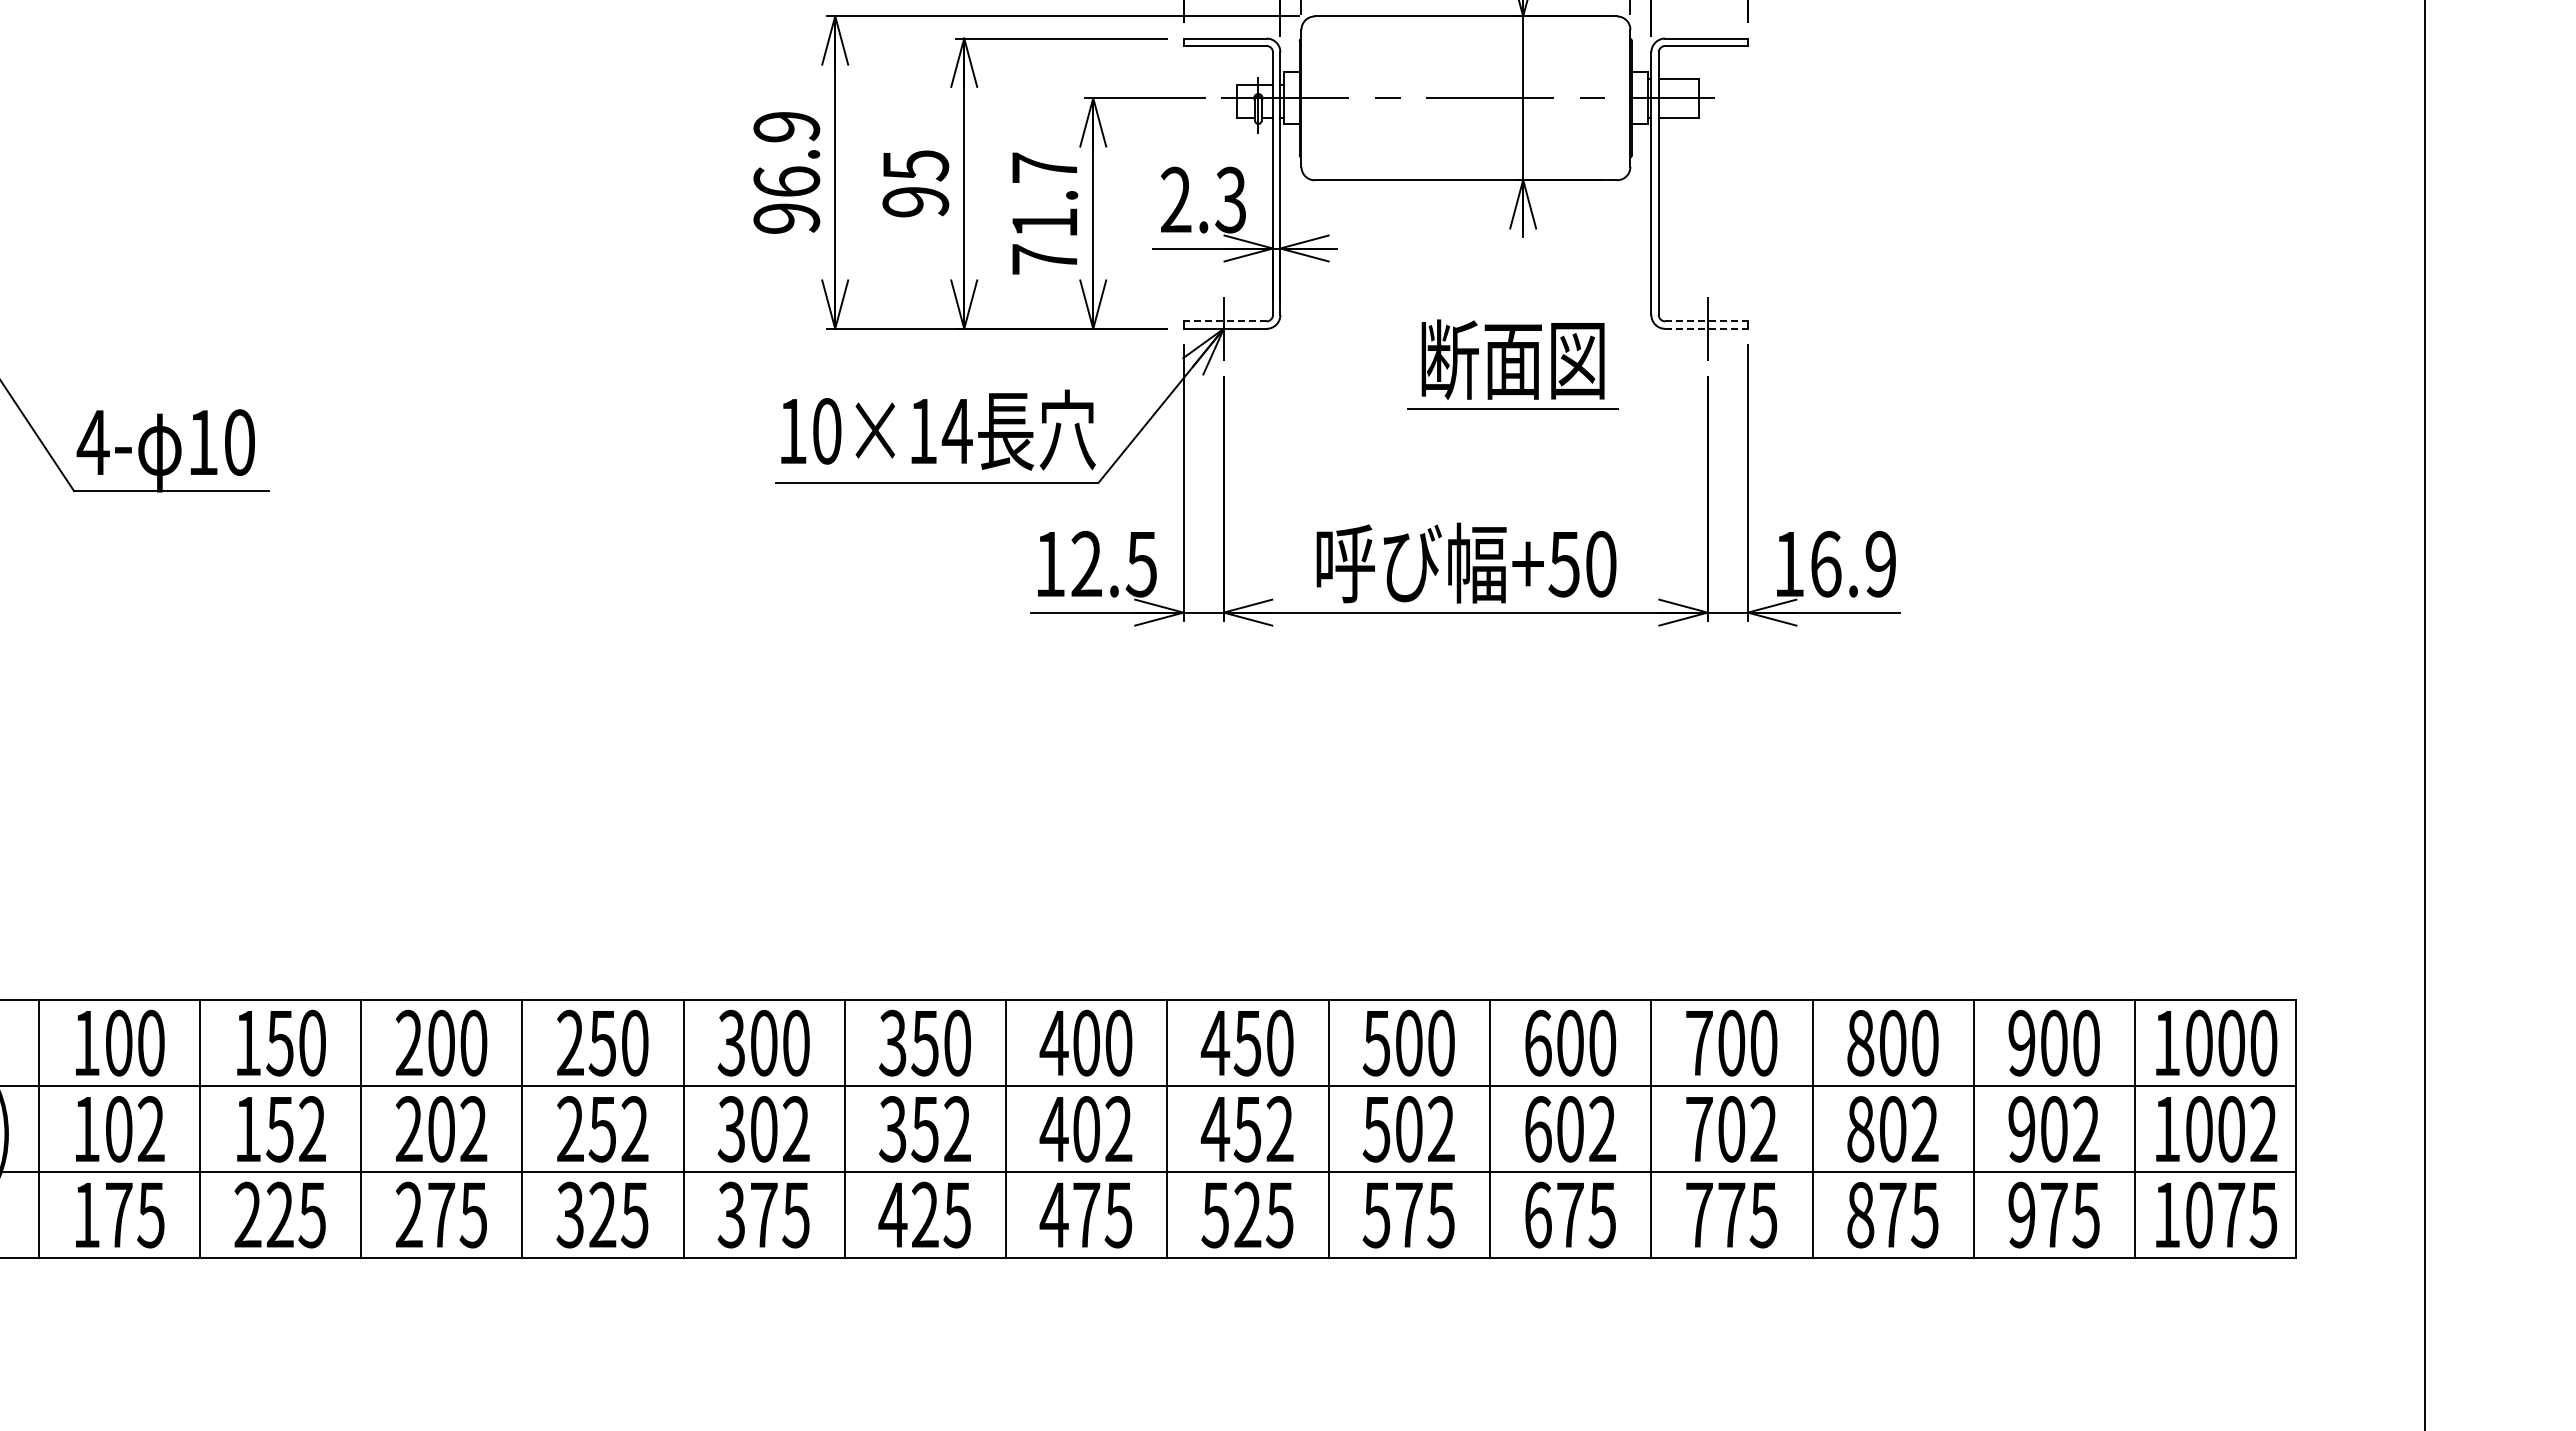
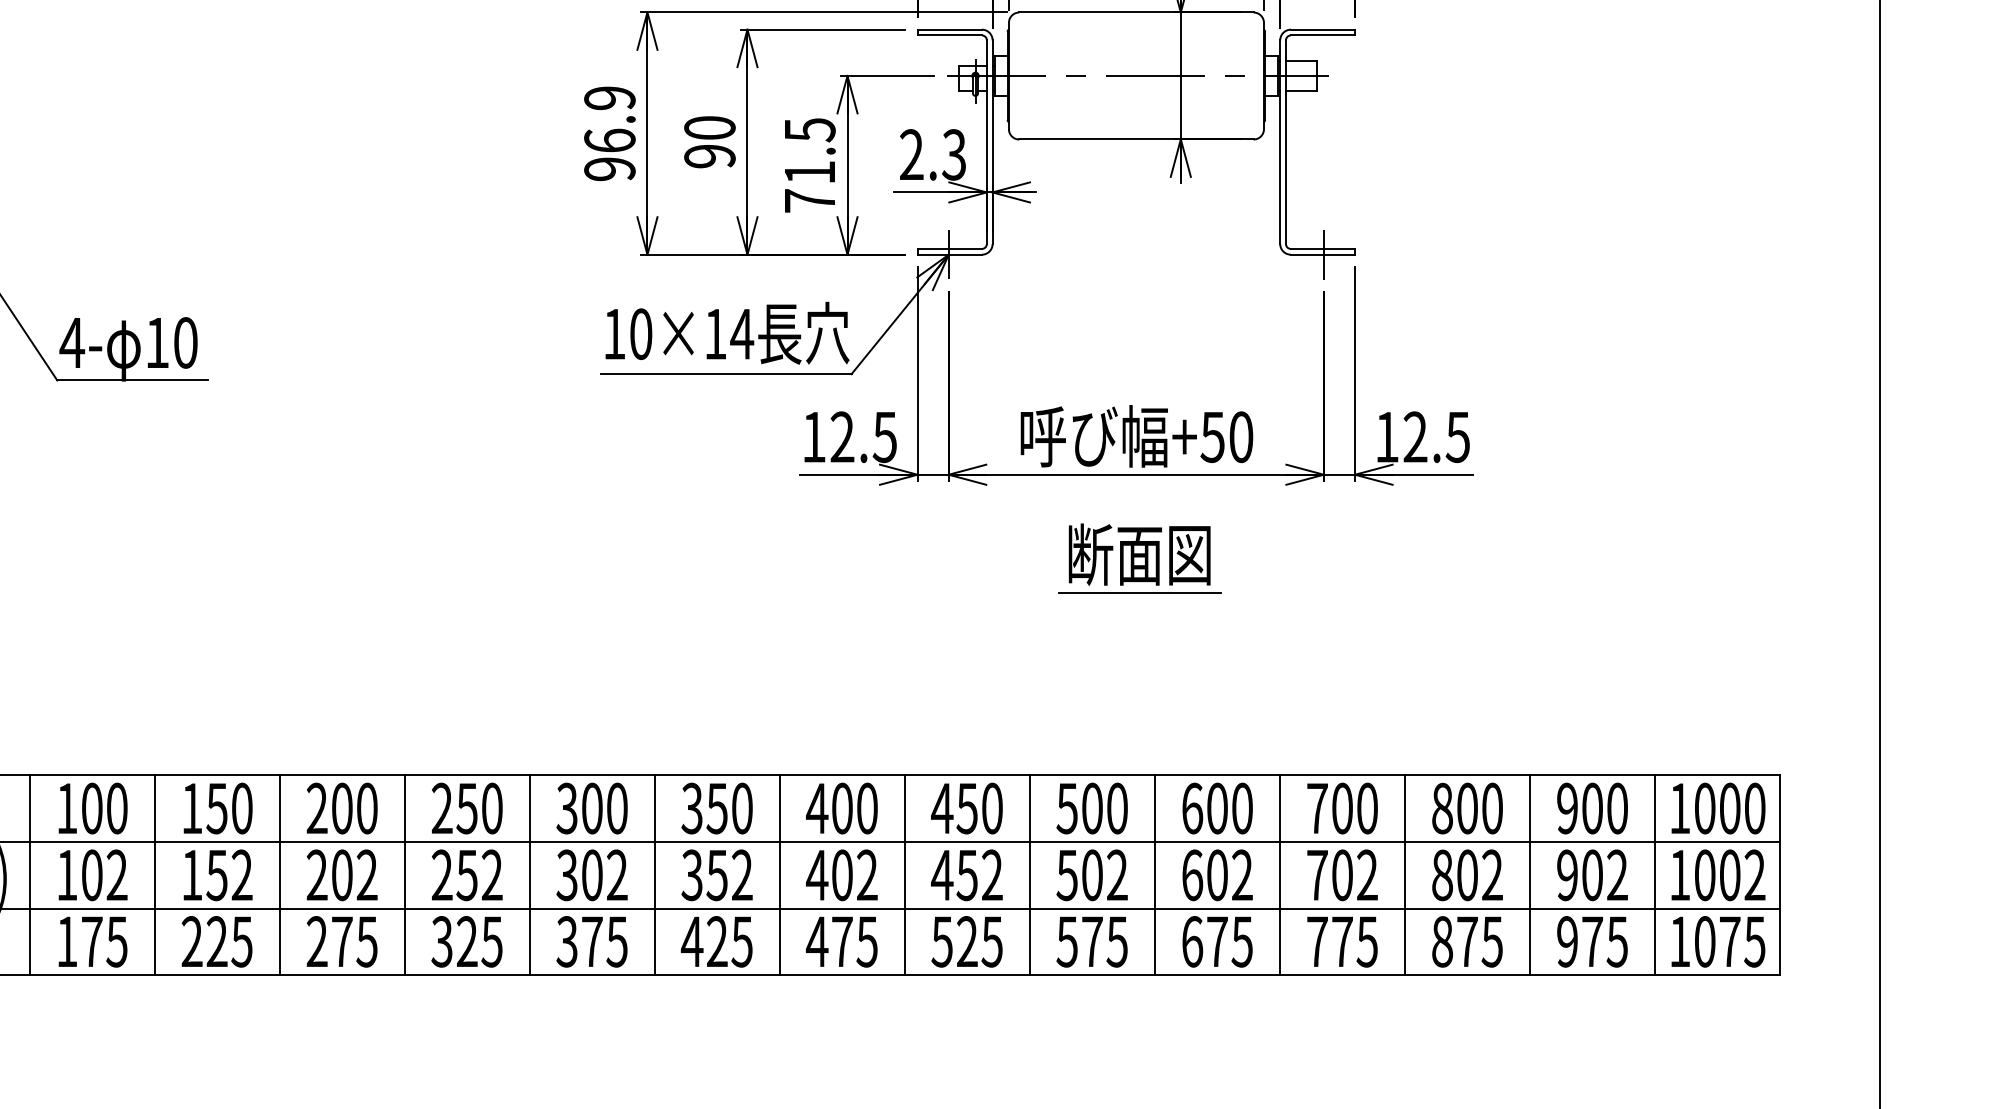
text: (915, 165) -> (709, 128), 95 -> 90
text: (1045, 168) -> (810, 130), 71.7 -> 71.5
line: (1224, 321) -> (949, 249), dashed -> solid
line: (1707, 321) -> (1323, 249), dashed -> solid
line: (1707, 328) -> (1323, 254), dashed -> solid
part: (1512, 364) -> (1139, 558), moved
text: (1852, 563) -> (1436, 436), 16.9 -> 12.5

